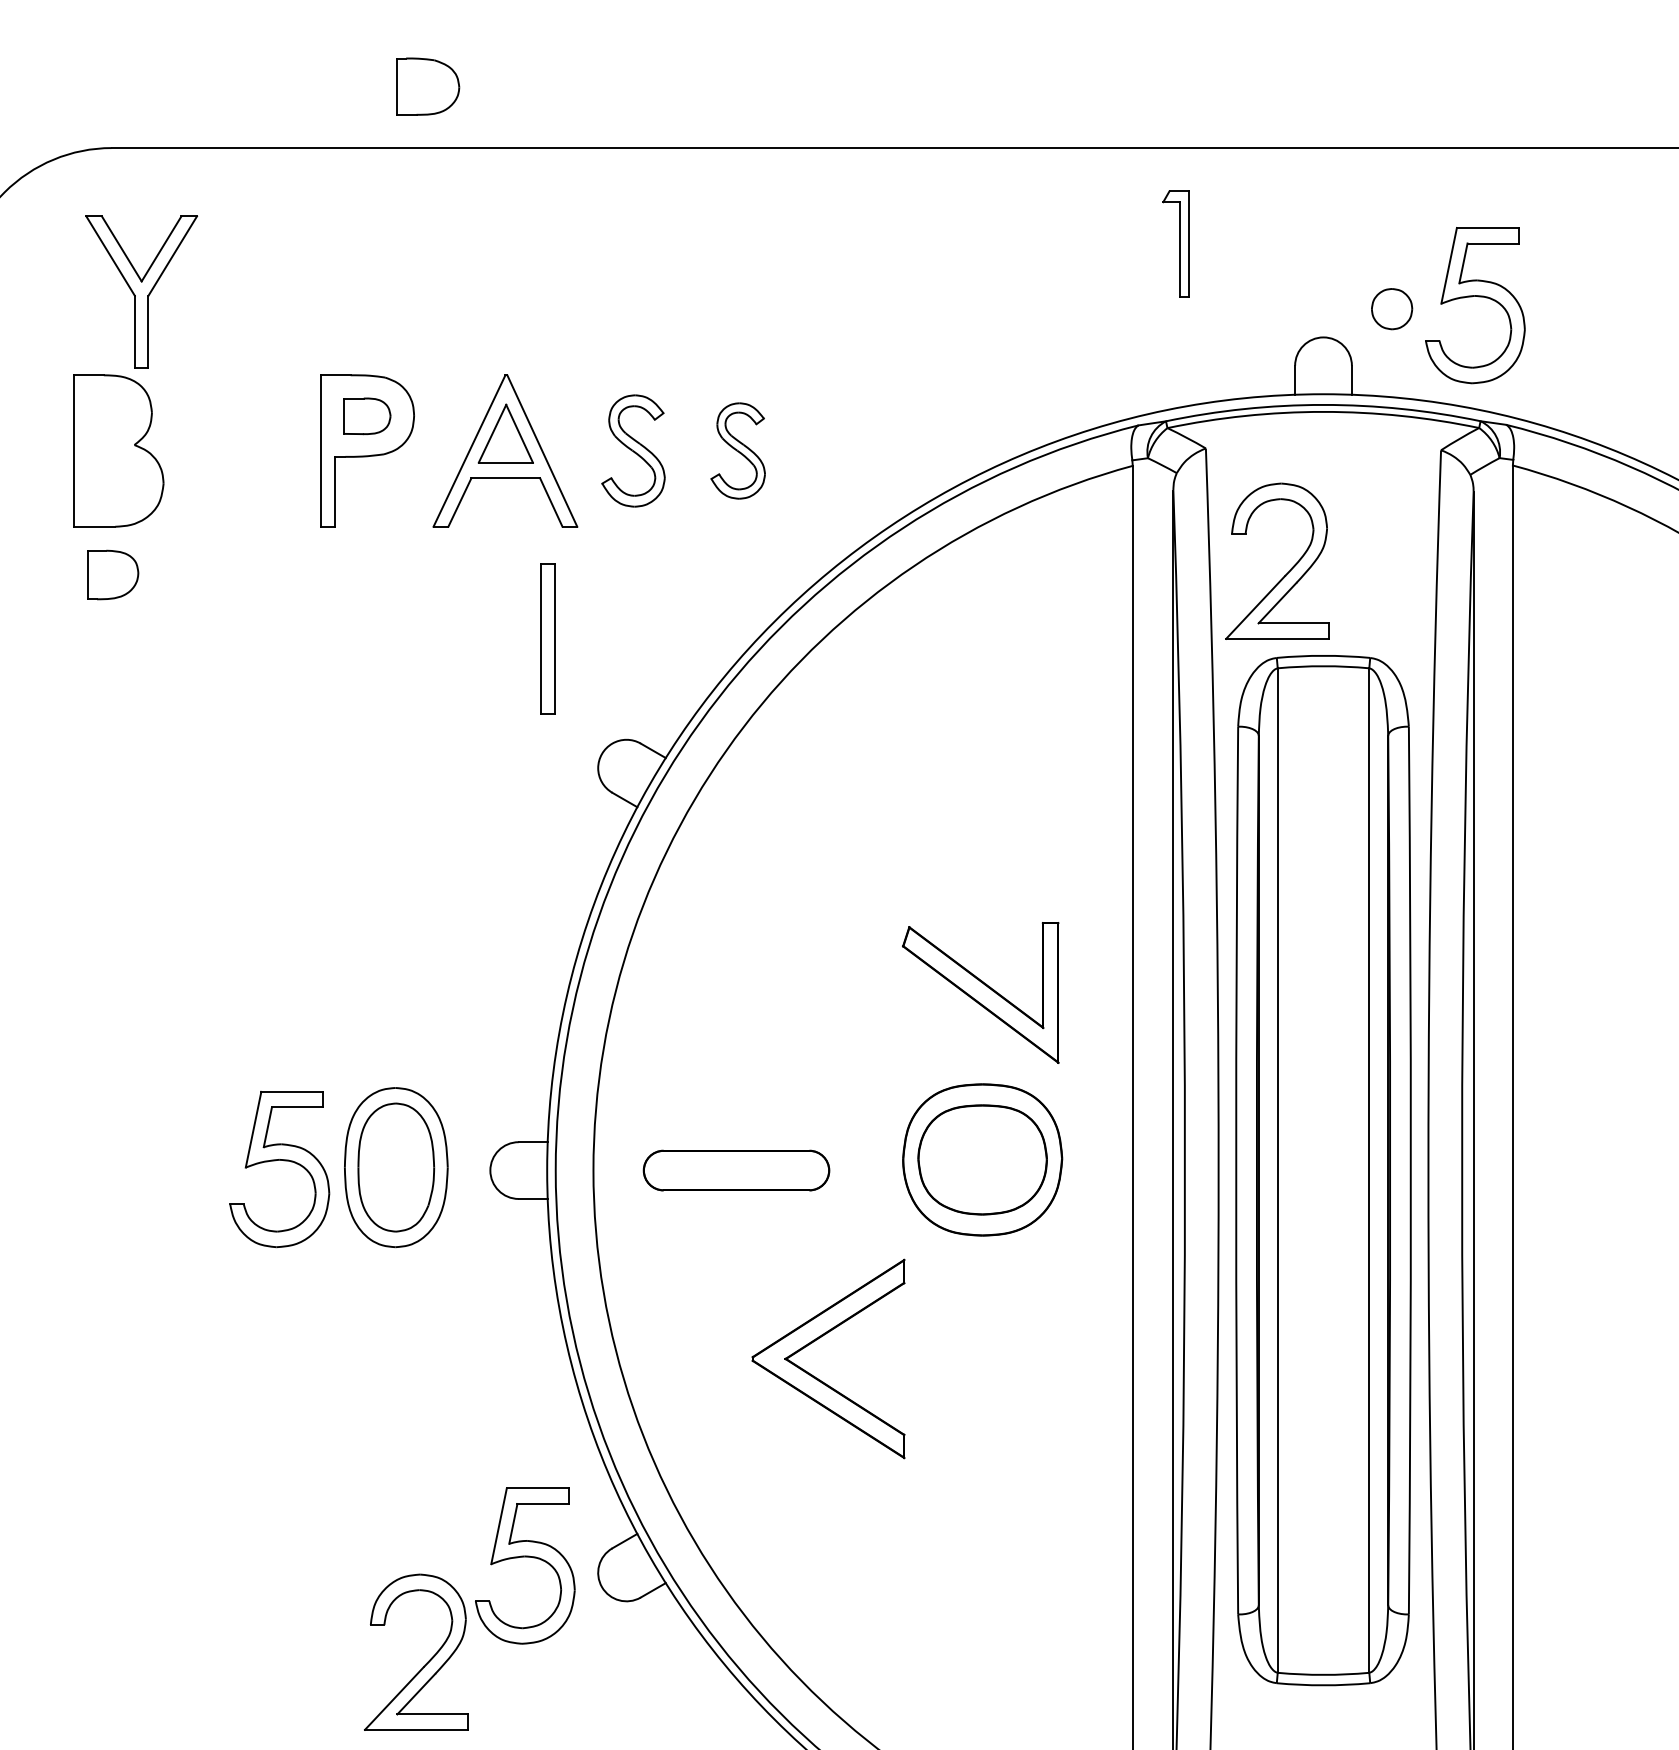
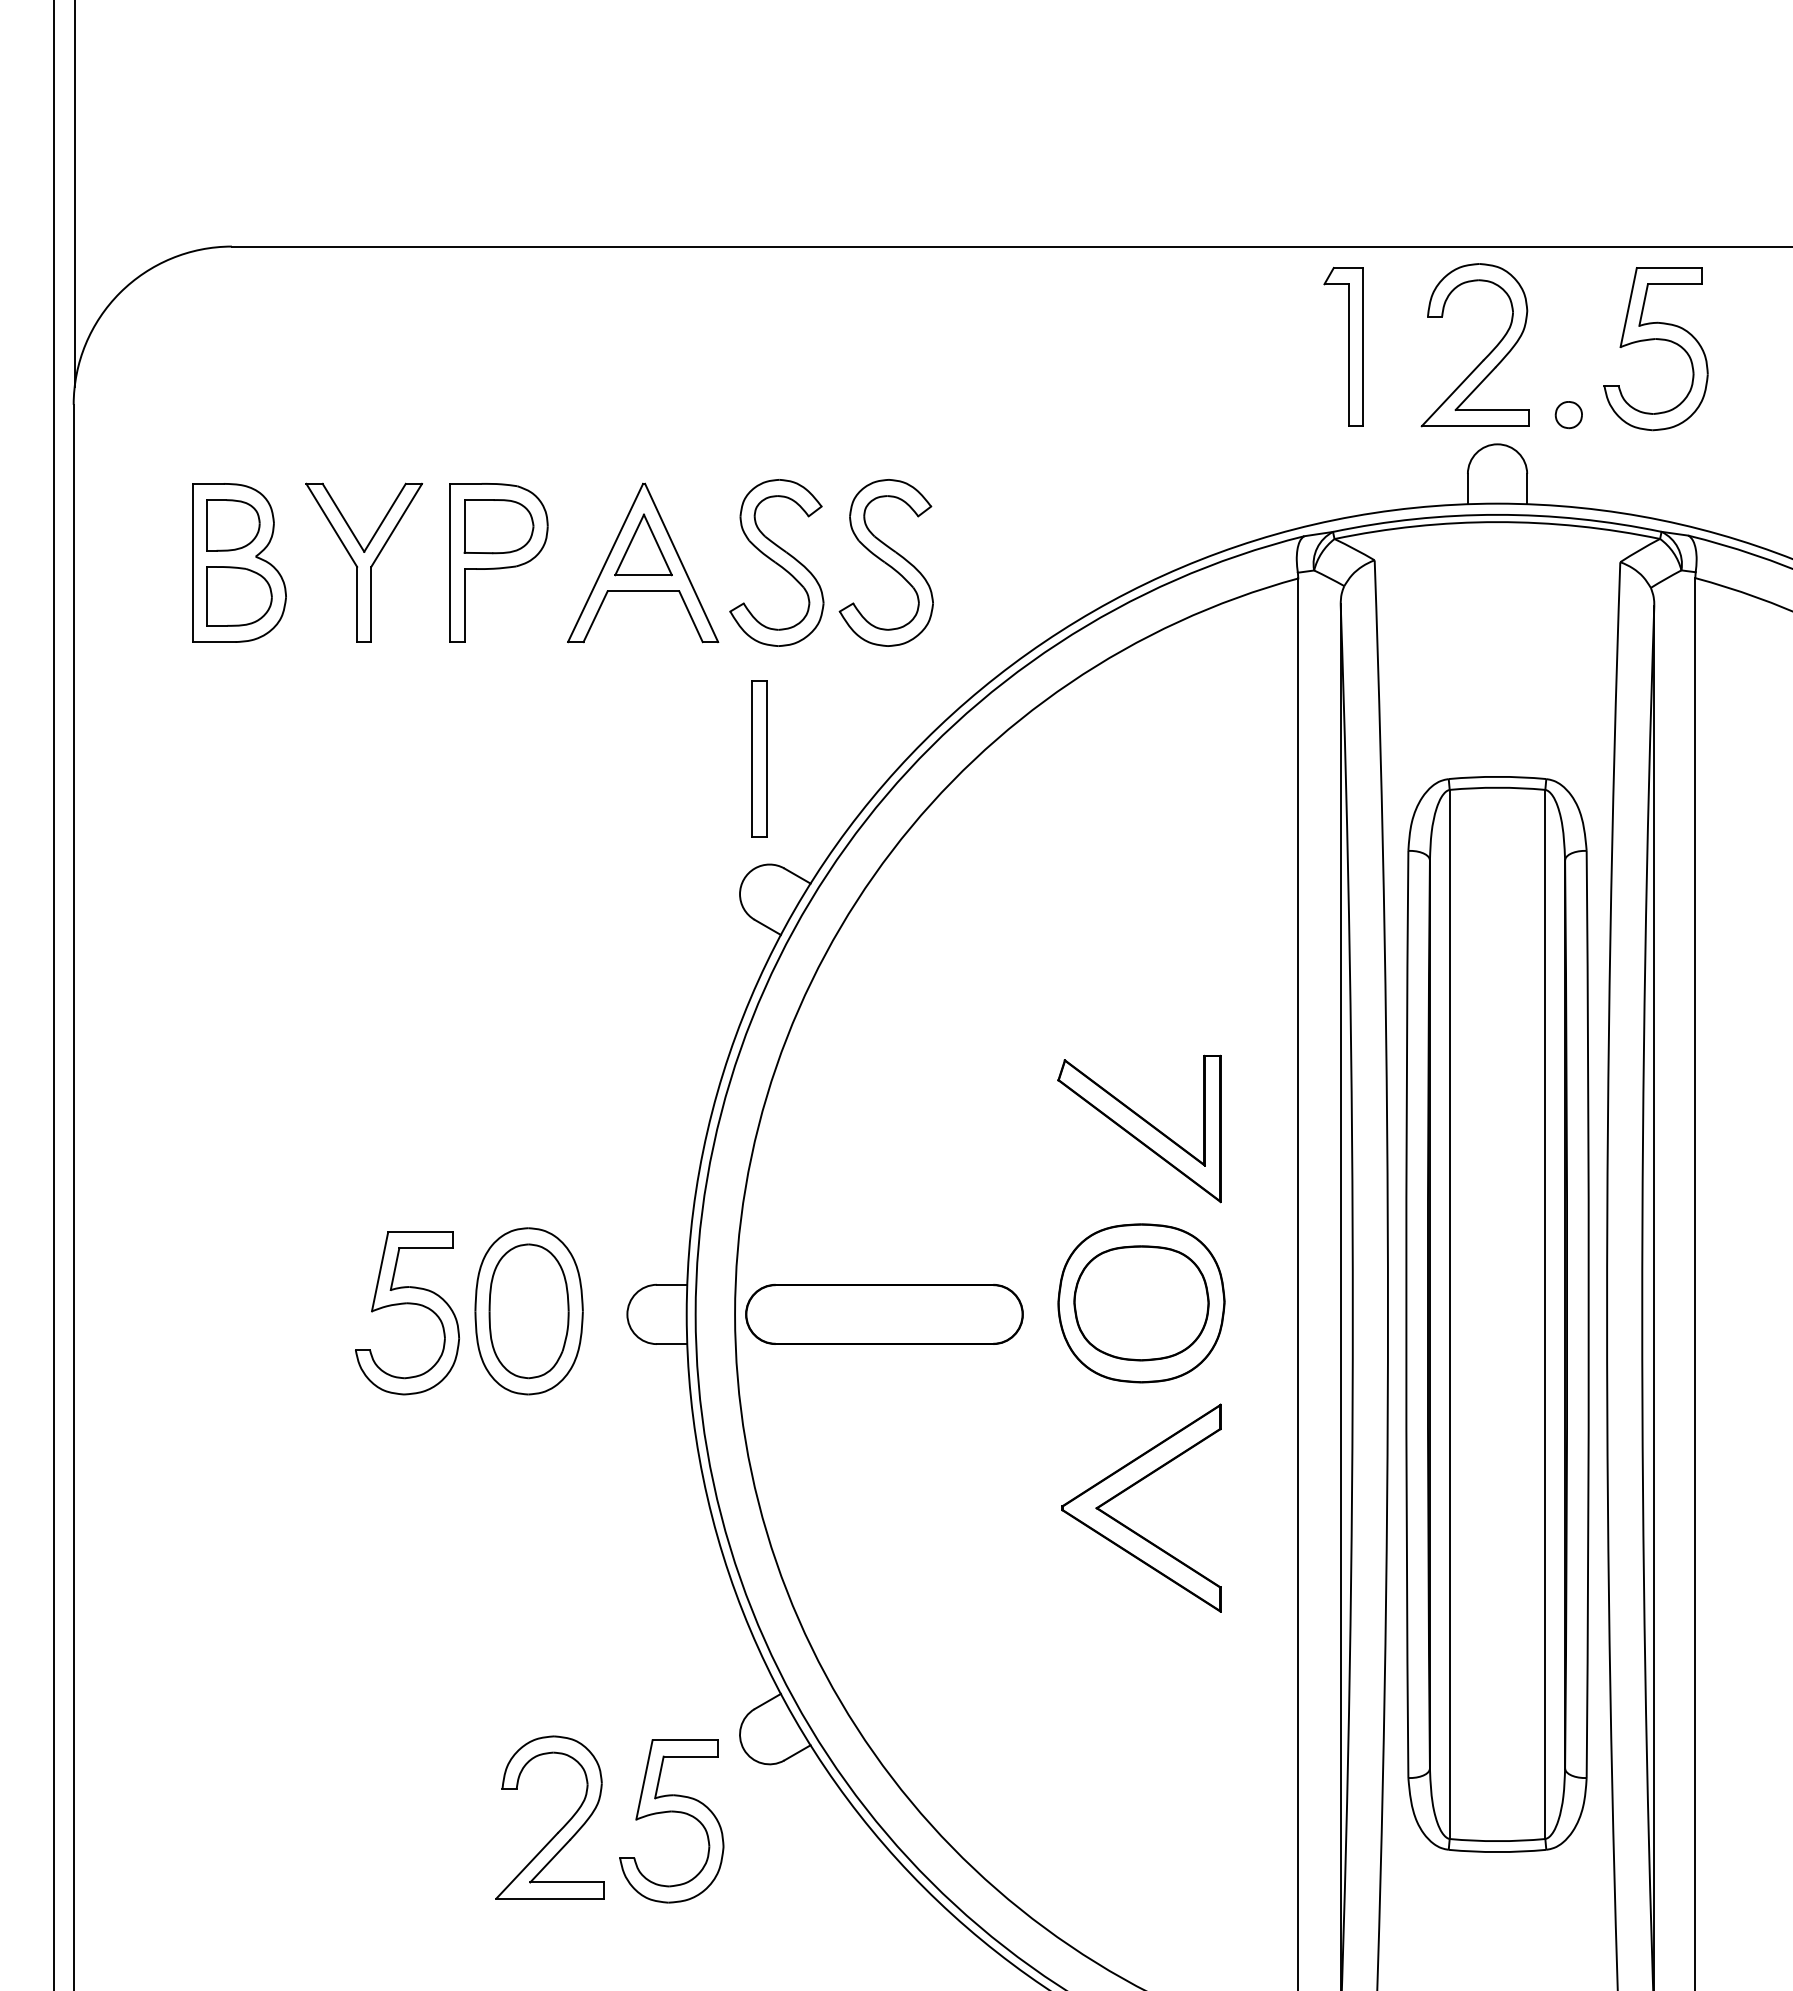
part: (428, 86) -> (239, 596), moved
part: (1176, 243) -> (1343, 346), size x1.43
part: (141, 291) -> (364, 562), moved
part: (1472, 297) -> (1653, 340), moved
part: (1391, 309) -> (1568, 415), size x0.62
part: (366, 416) -> (498, 526), size x1.43
part: (633, 450) -> (776, 562), size x1.43
part: (737, 450) -> (885, 562), size x1.67
part: (1287, 572) -> (1485, 356), moved
part: (113, 575) -> (233, 525), moved
part: (547, 638) -> (759, 758), moved
part: (736, 1170) -> (884, 1314), size x1.43
part: (816, 1341) -> (1128, 1489), moved
part: (524, 1557) -> (671, 1812), moved

